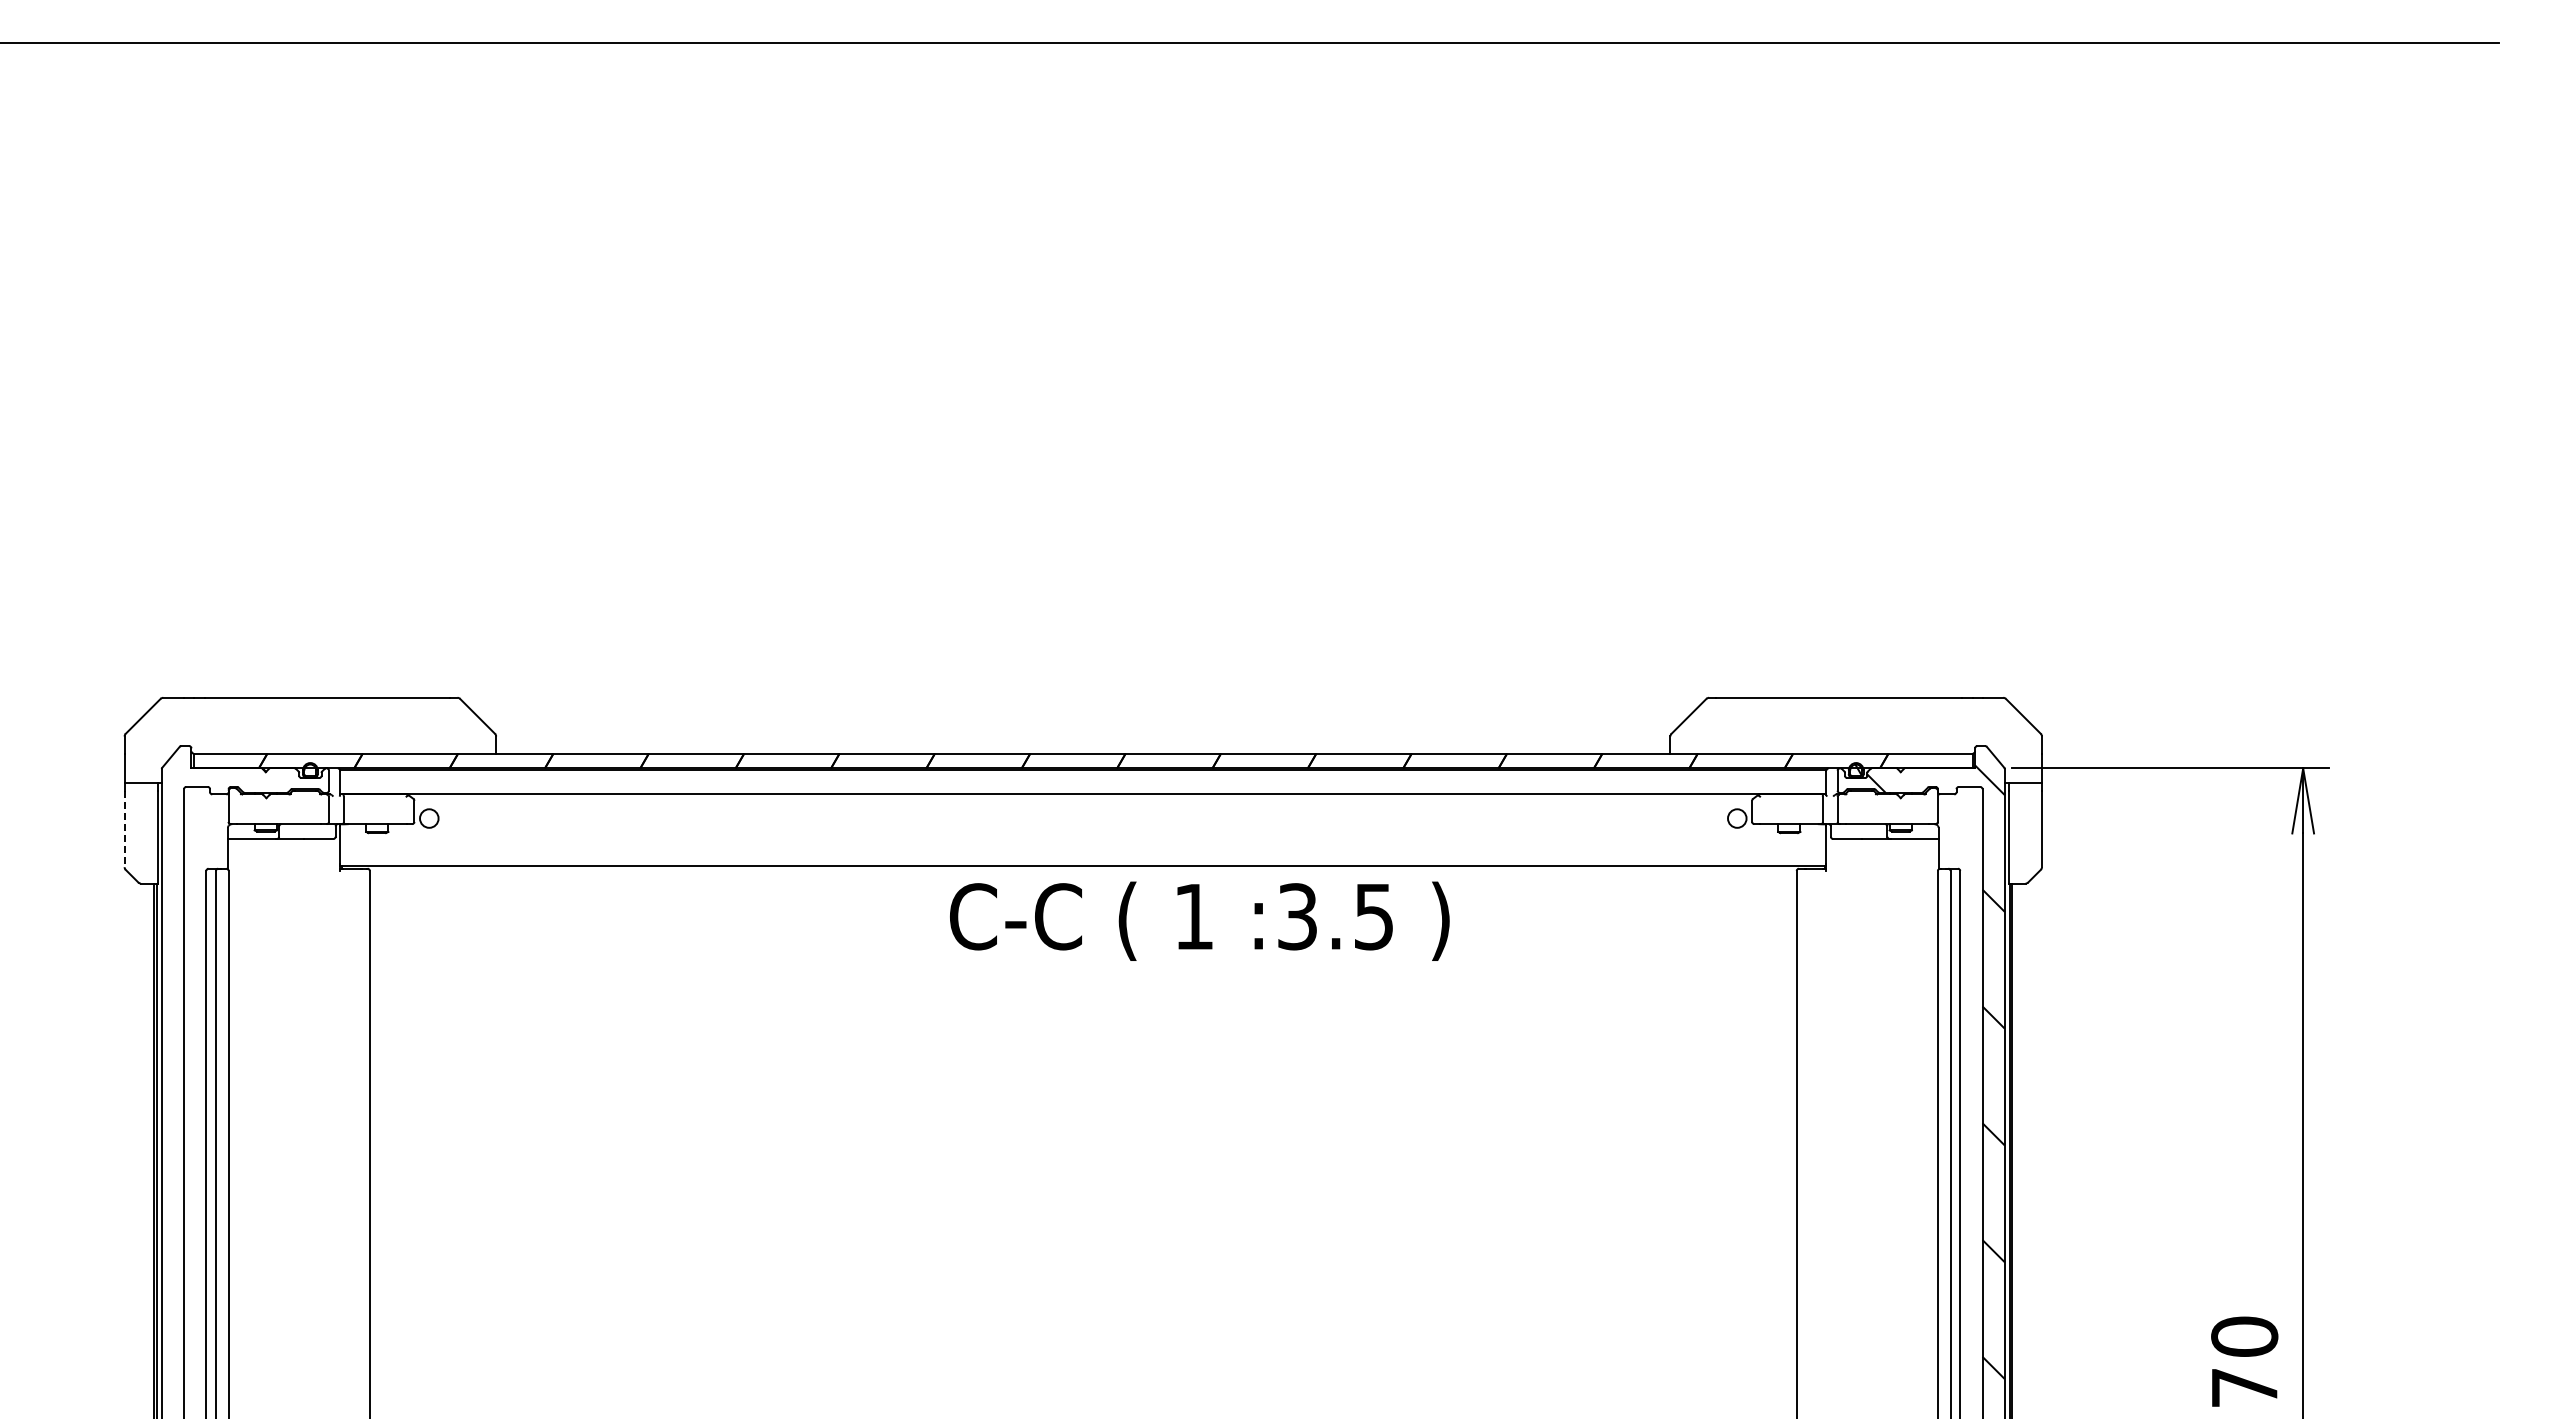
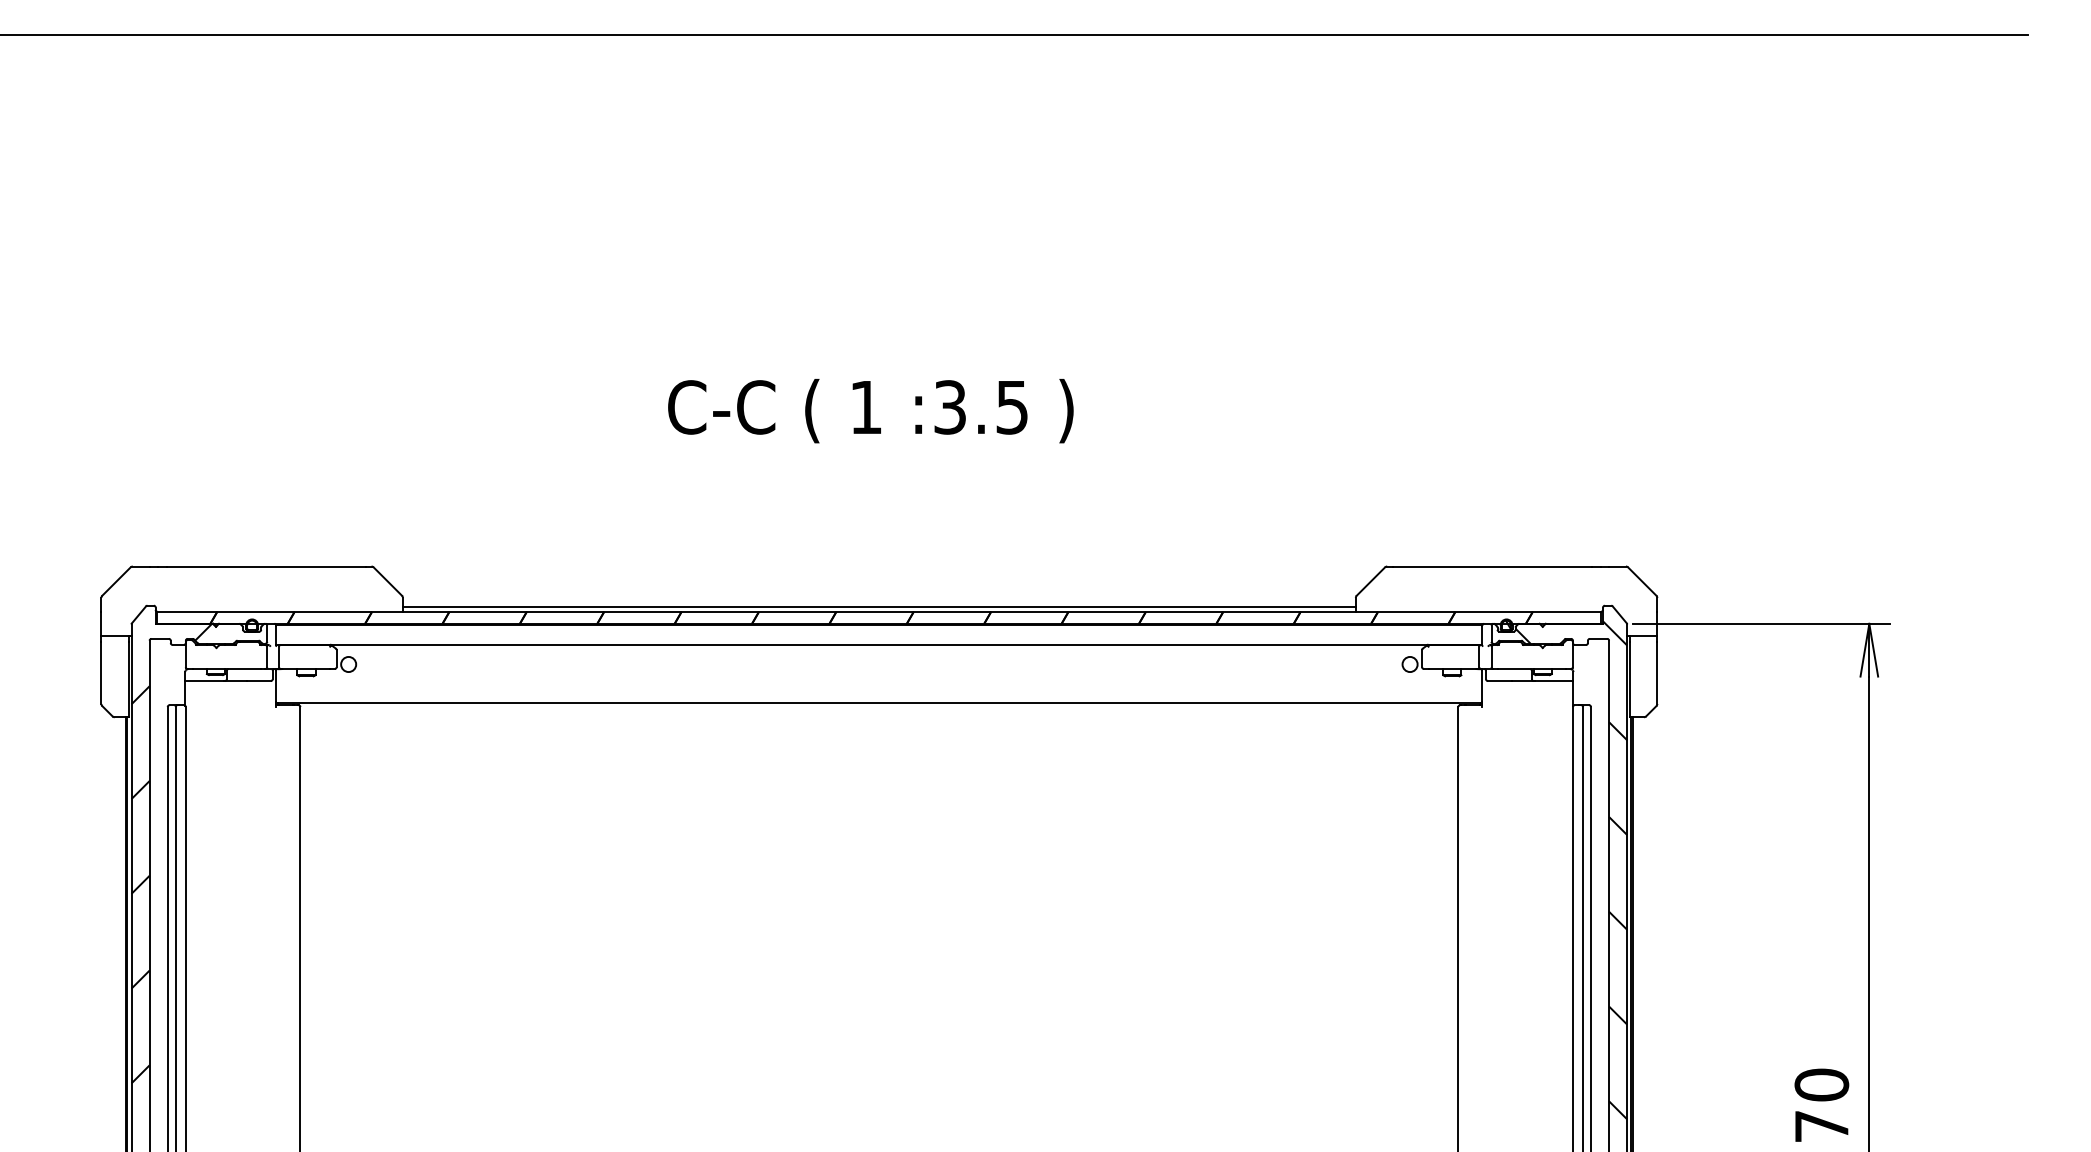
line: (1083, 747) -> (879, 606), added
line: (124, 829) -> (101, 673), dashed -> solid
text: (1199, 920) -> (870, 410), moved
hatch: (210, 1051) -> (171, 853), added

